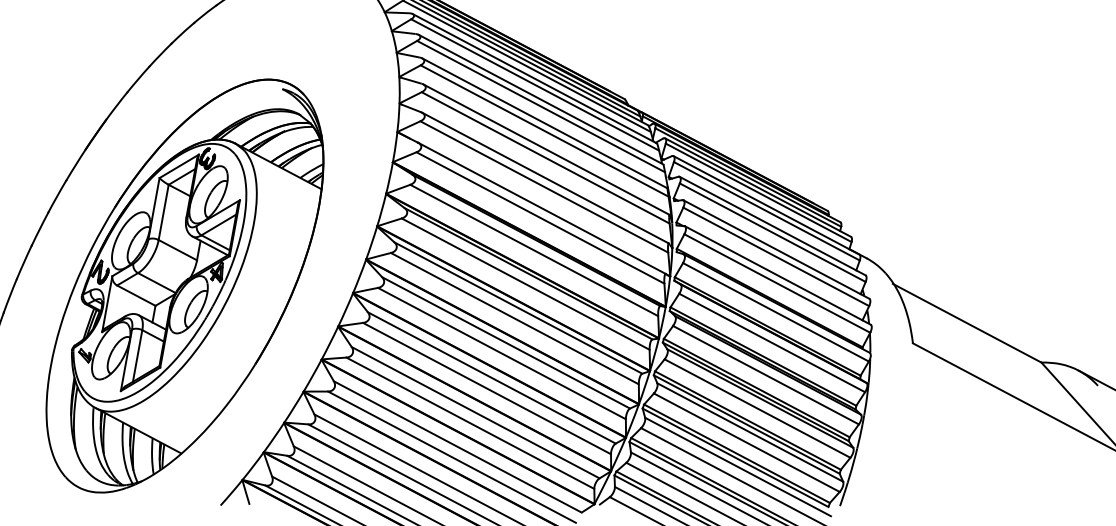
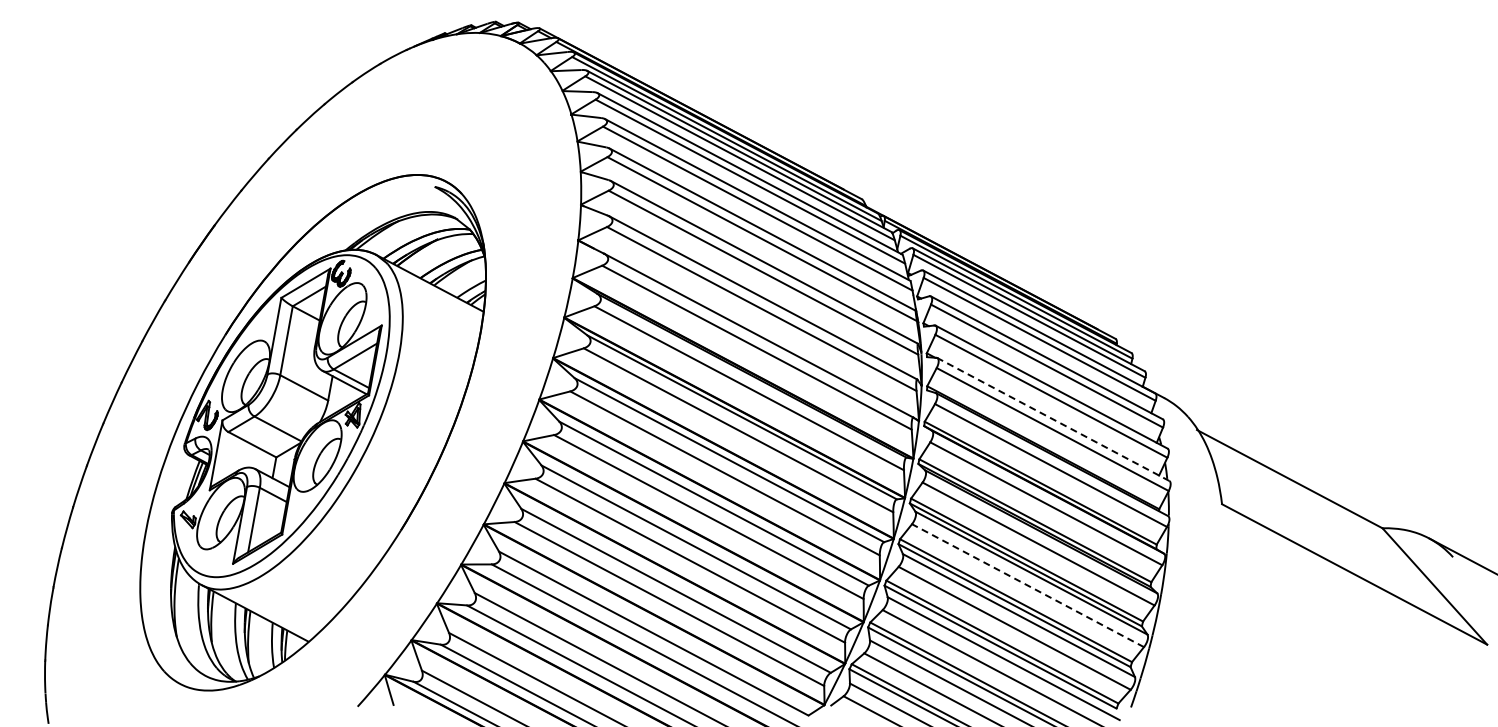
line: (777, 275) -> (1052, 419), solid -> dashed
line: (757, 408) -> (1027, 585), solid -> dashed

